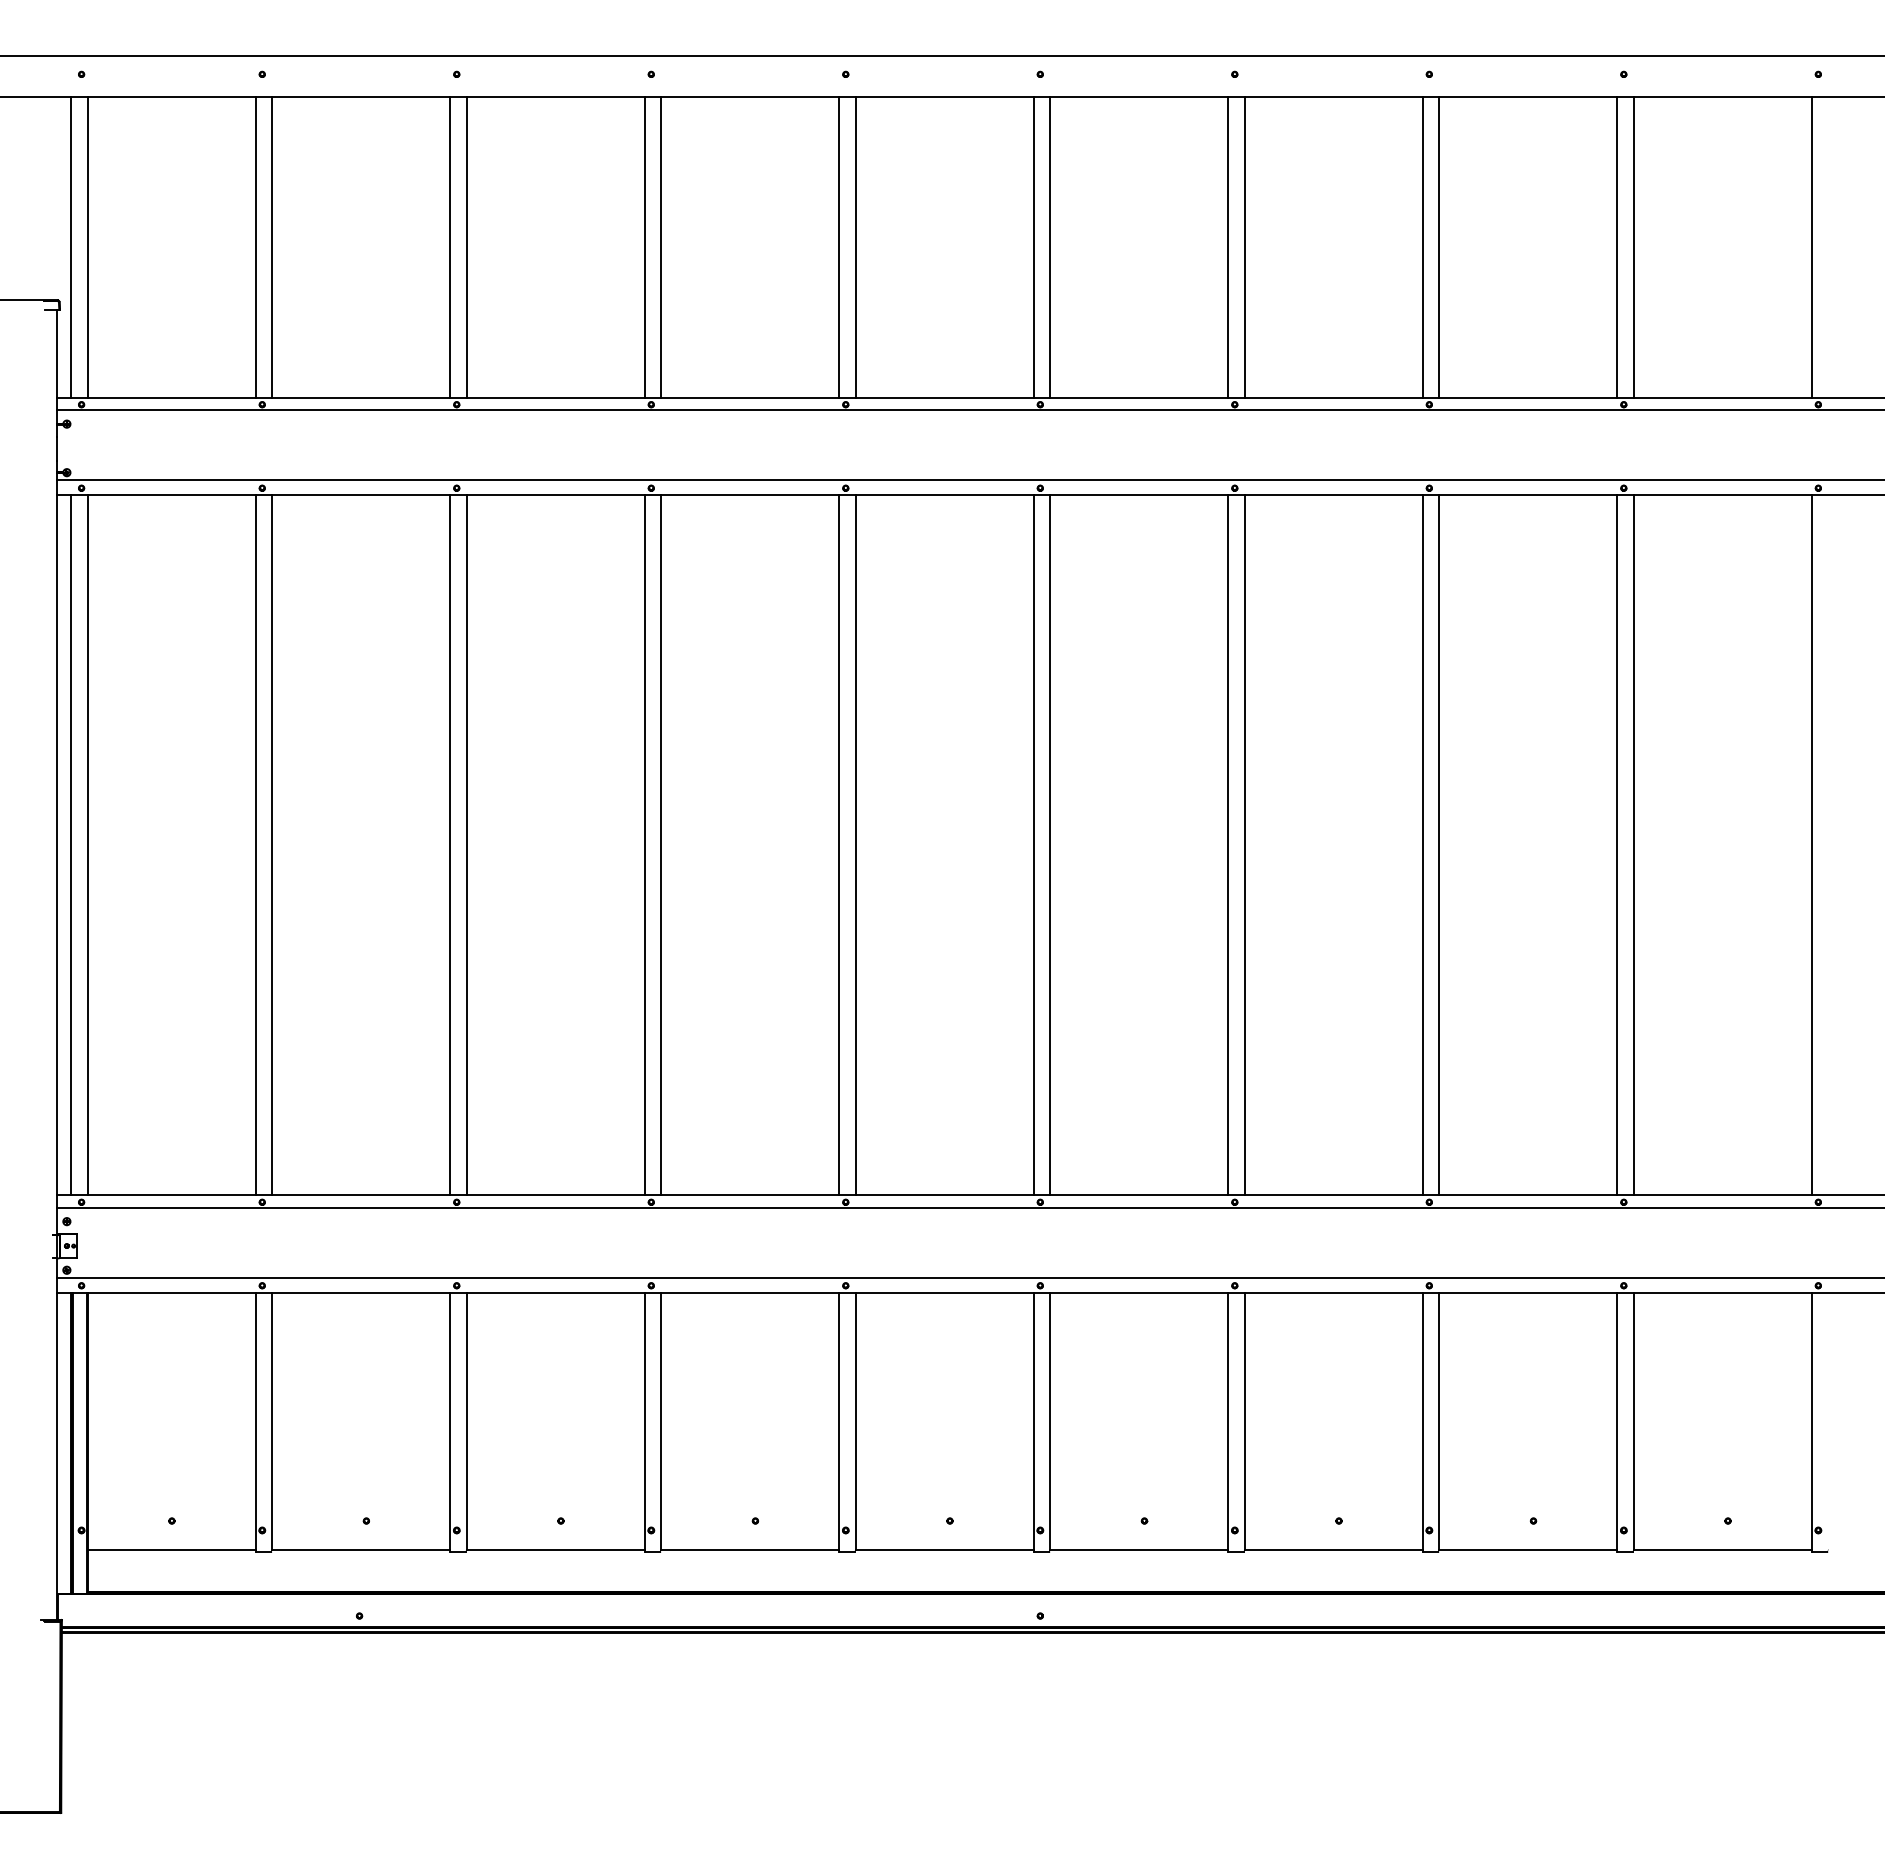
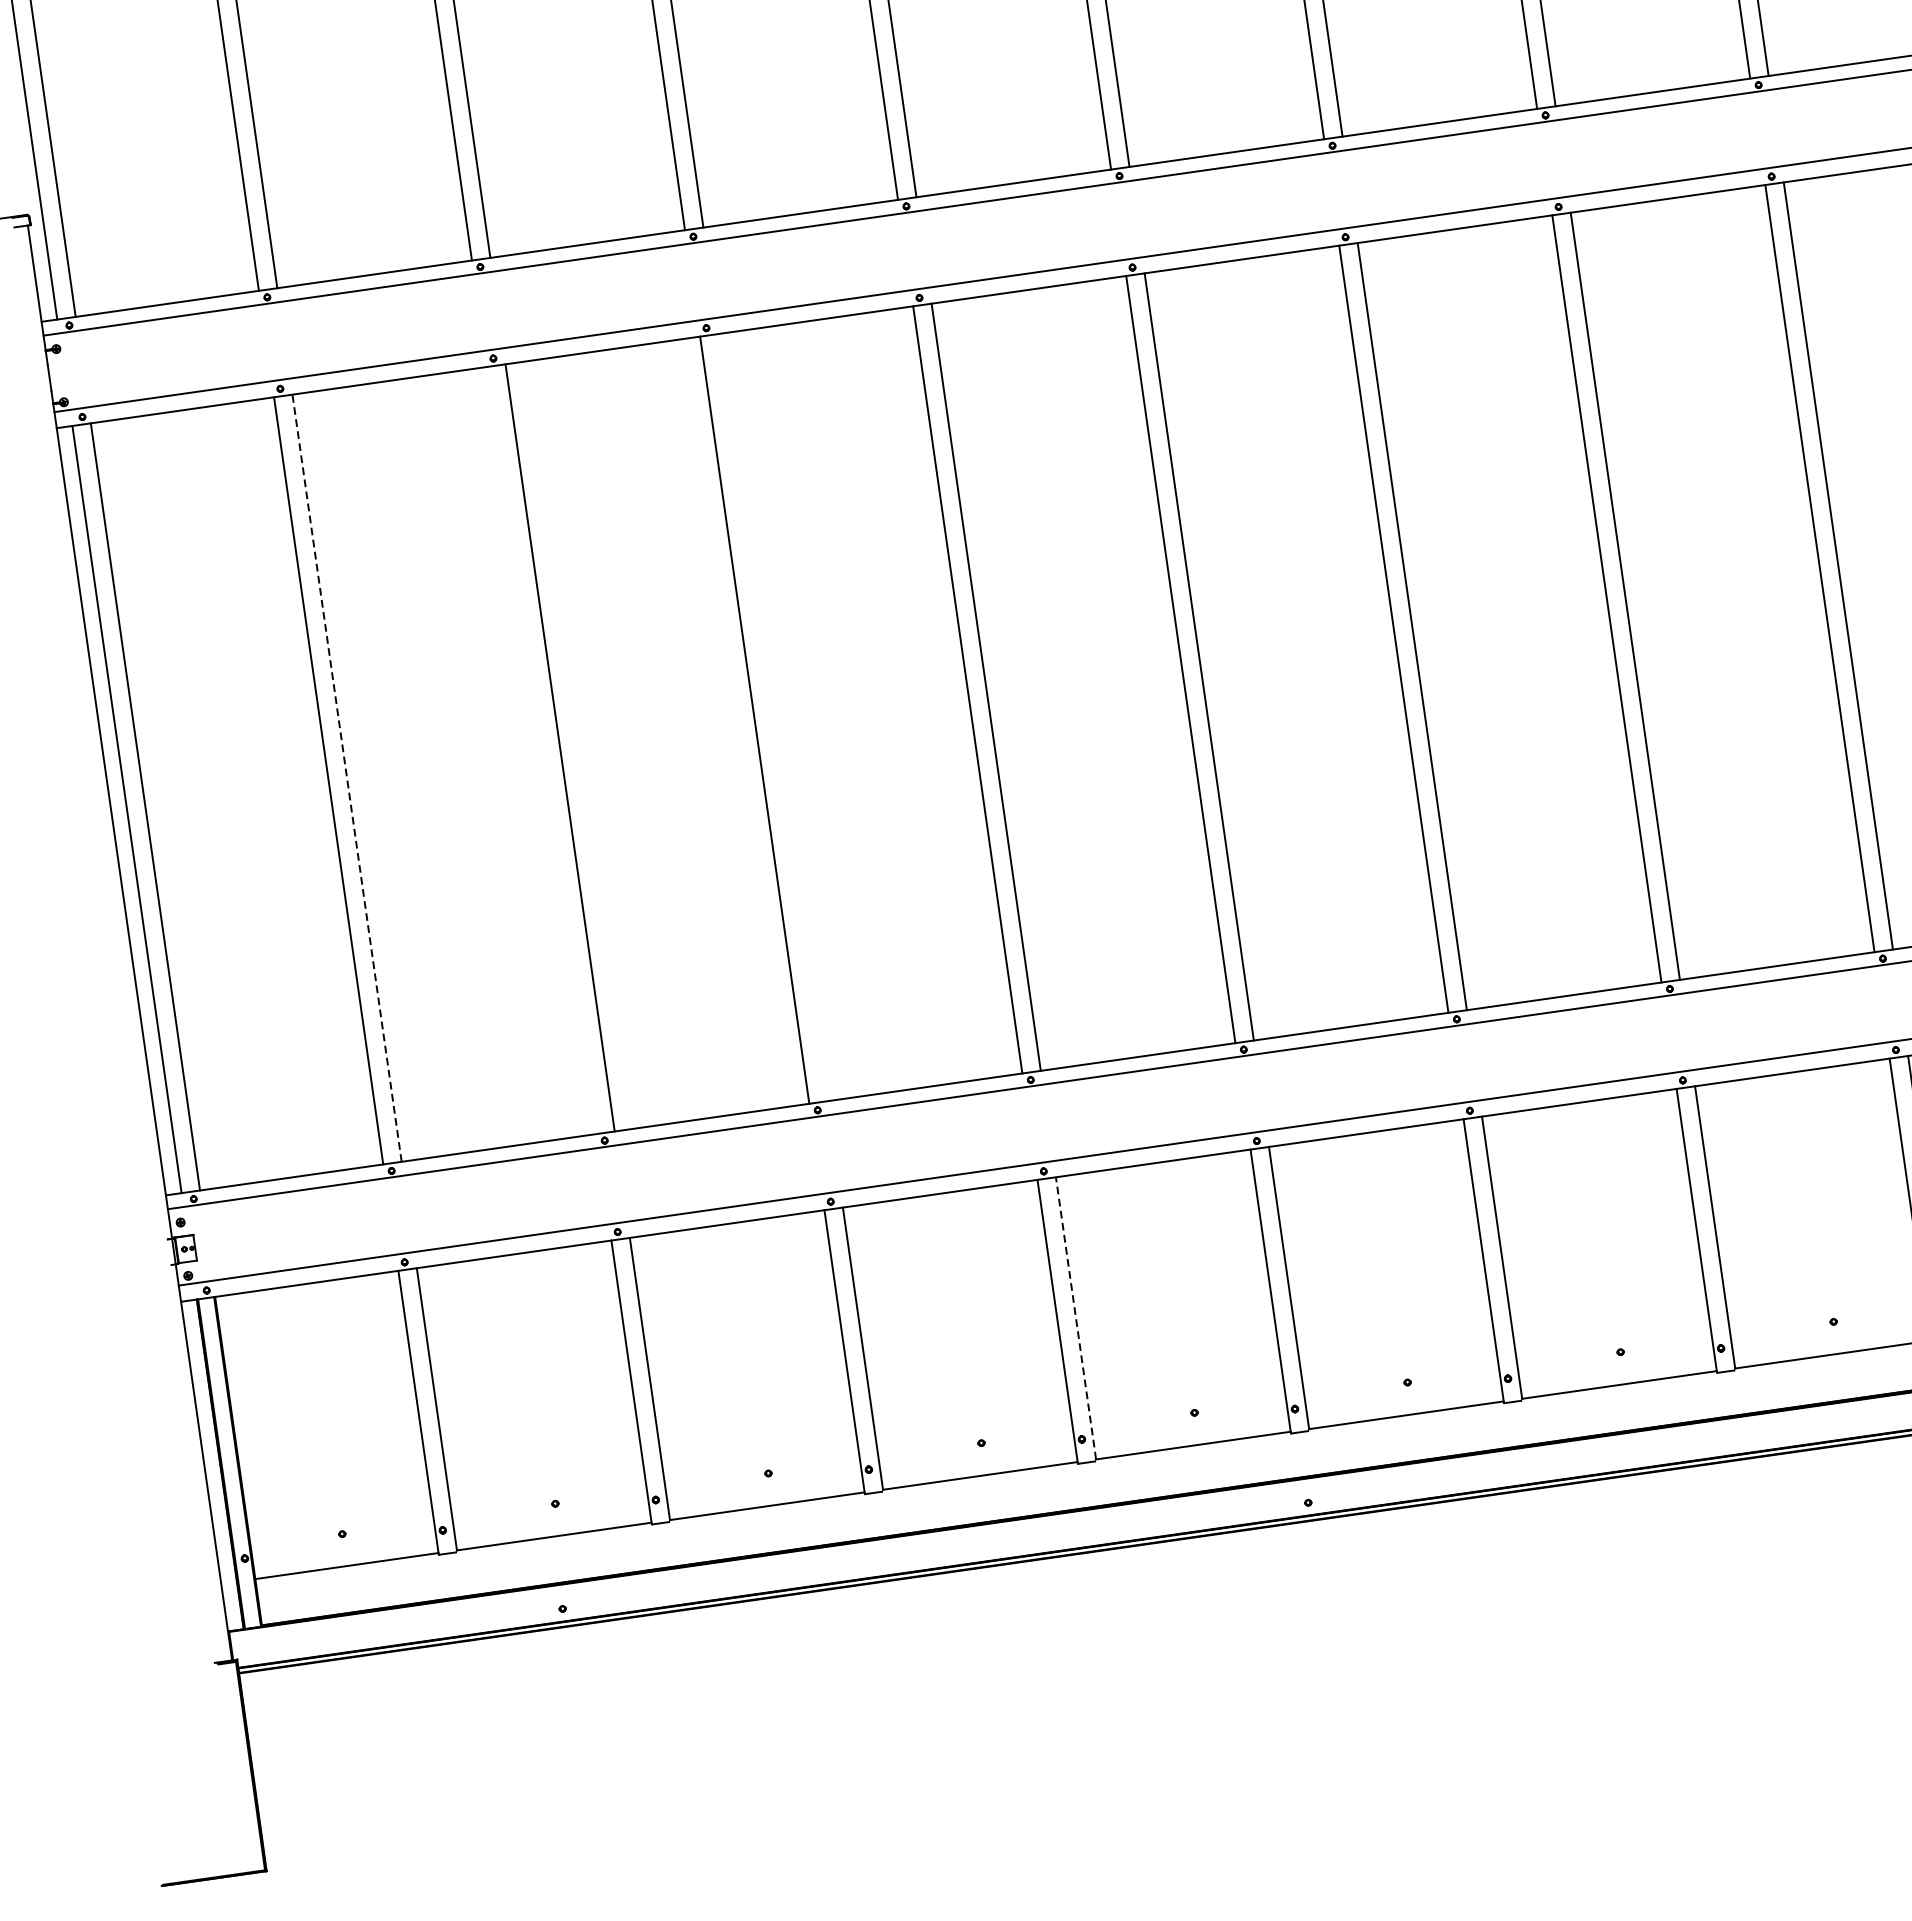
line: (272, 844) -> (347, 777), solid -> dashed
line: (450, 844) -> (542, 749), removed
line: (661, 844) -> (773, 716), removed
line: (855, 1421) -> (1075, 1318), solid -> dashed

